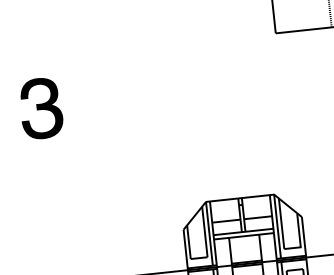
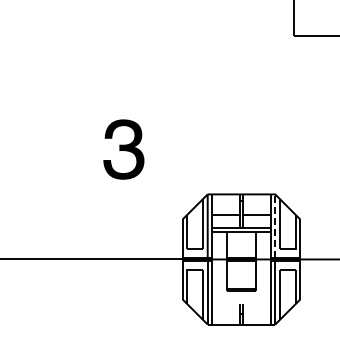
part: (40, 108) -> (123, 149), moved
line: (277, 226) -> (275, 226), solid -> dashed

